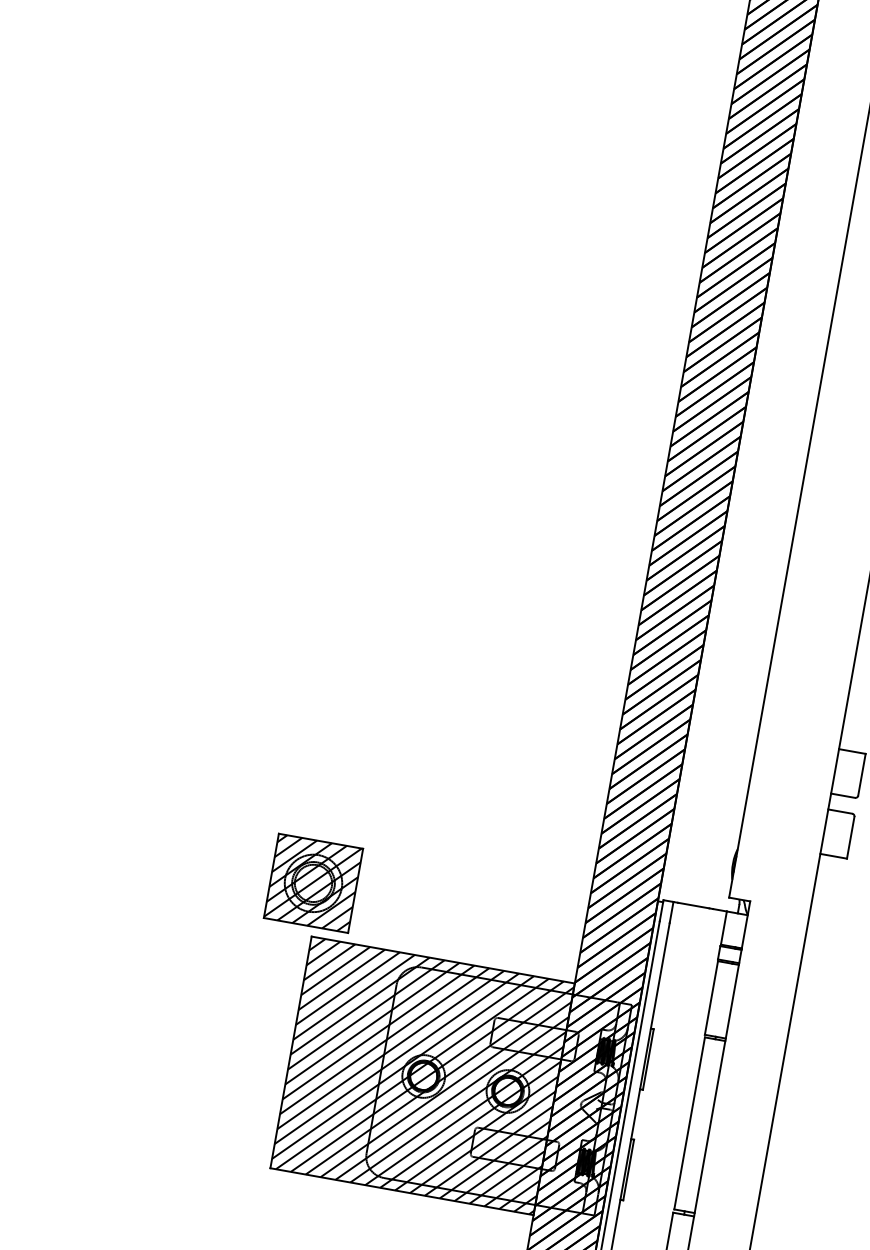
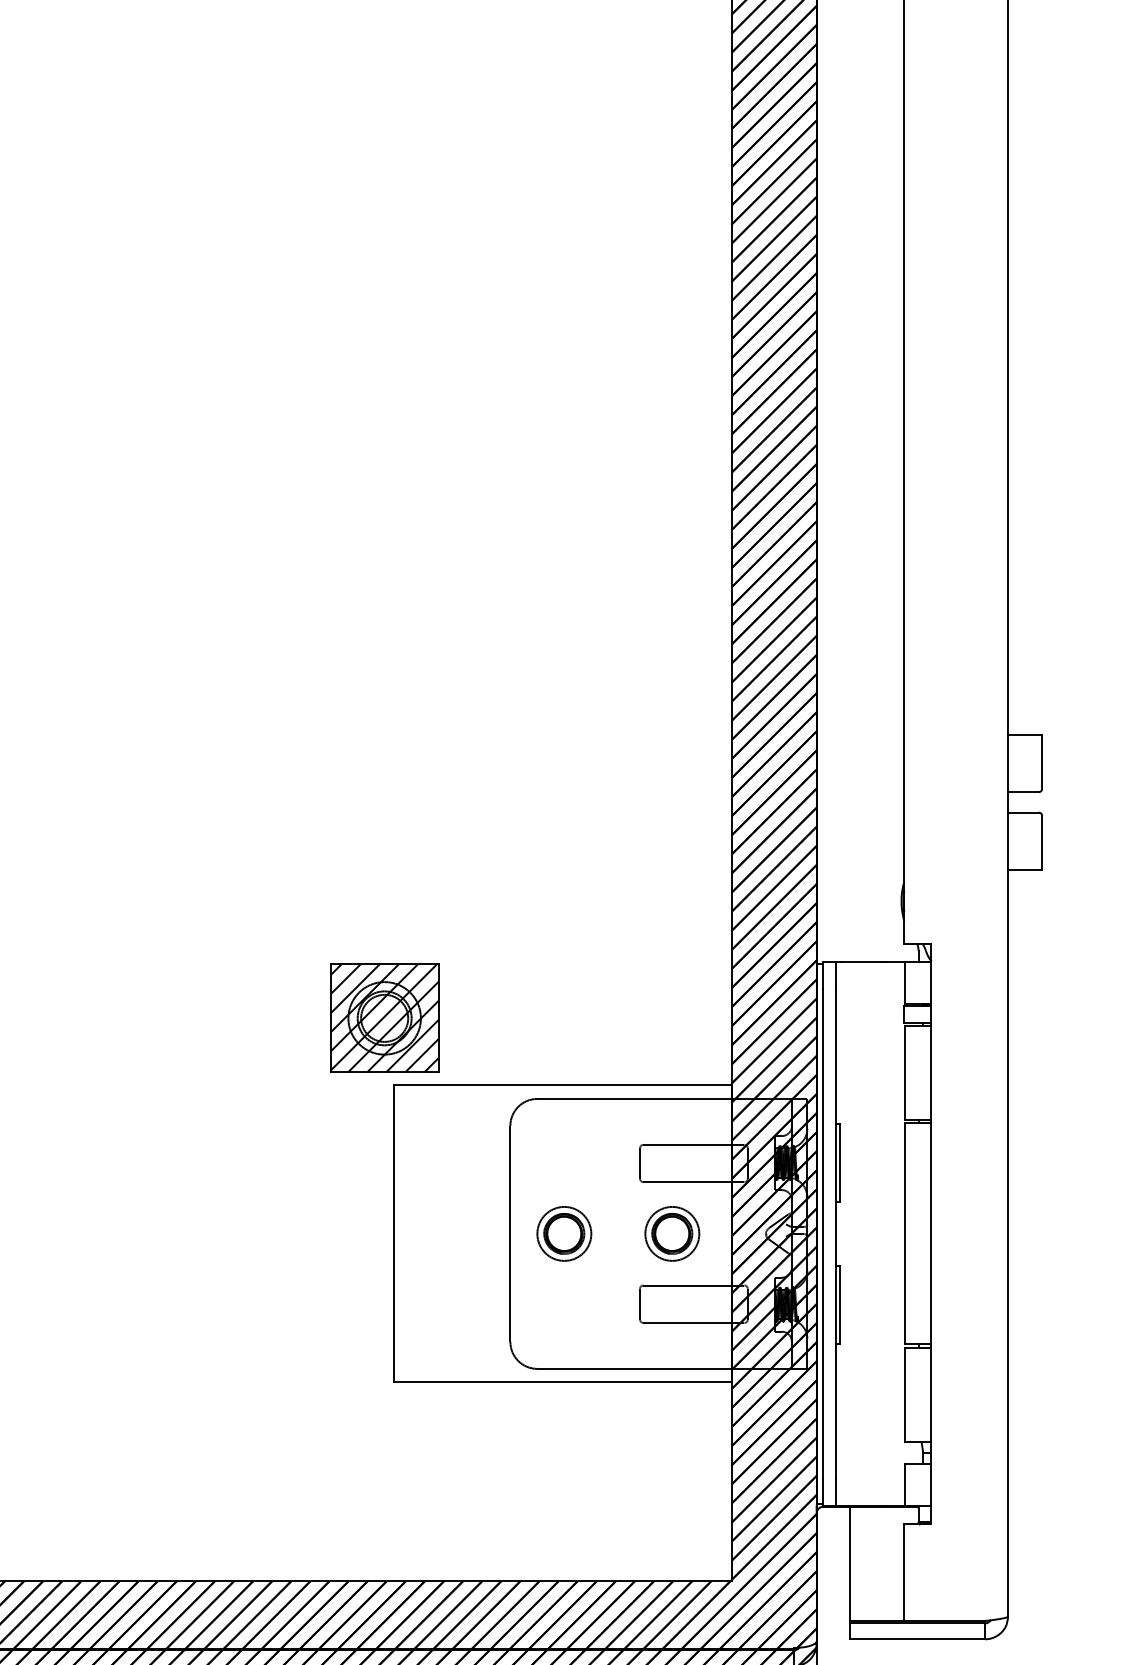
hatch: (422, 1075) -> (562, 1232), removed

